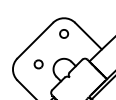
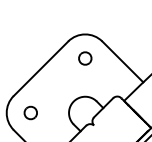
part: (38, 64) -> (30, 113), moved

